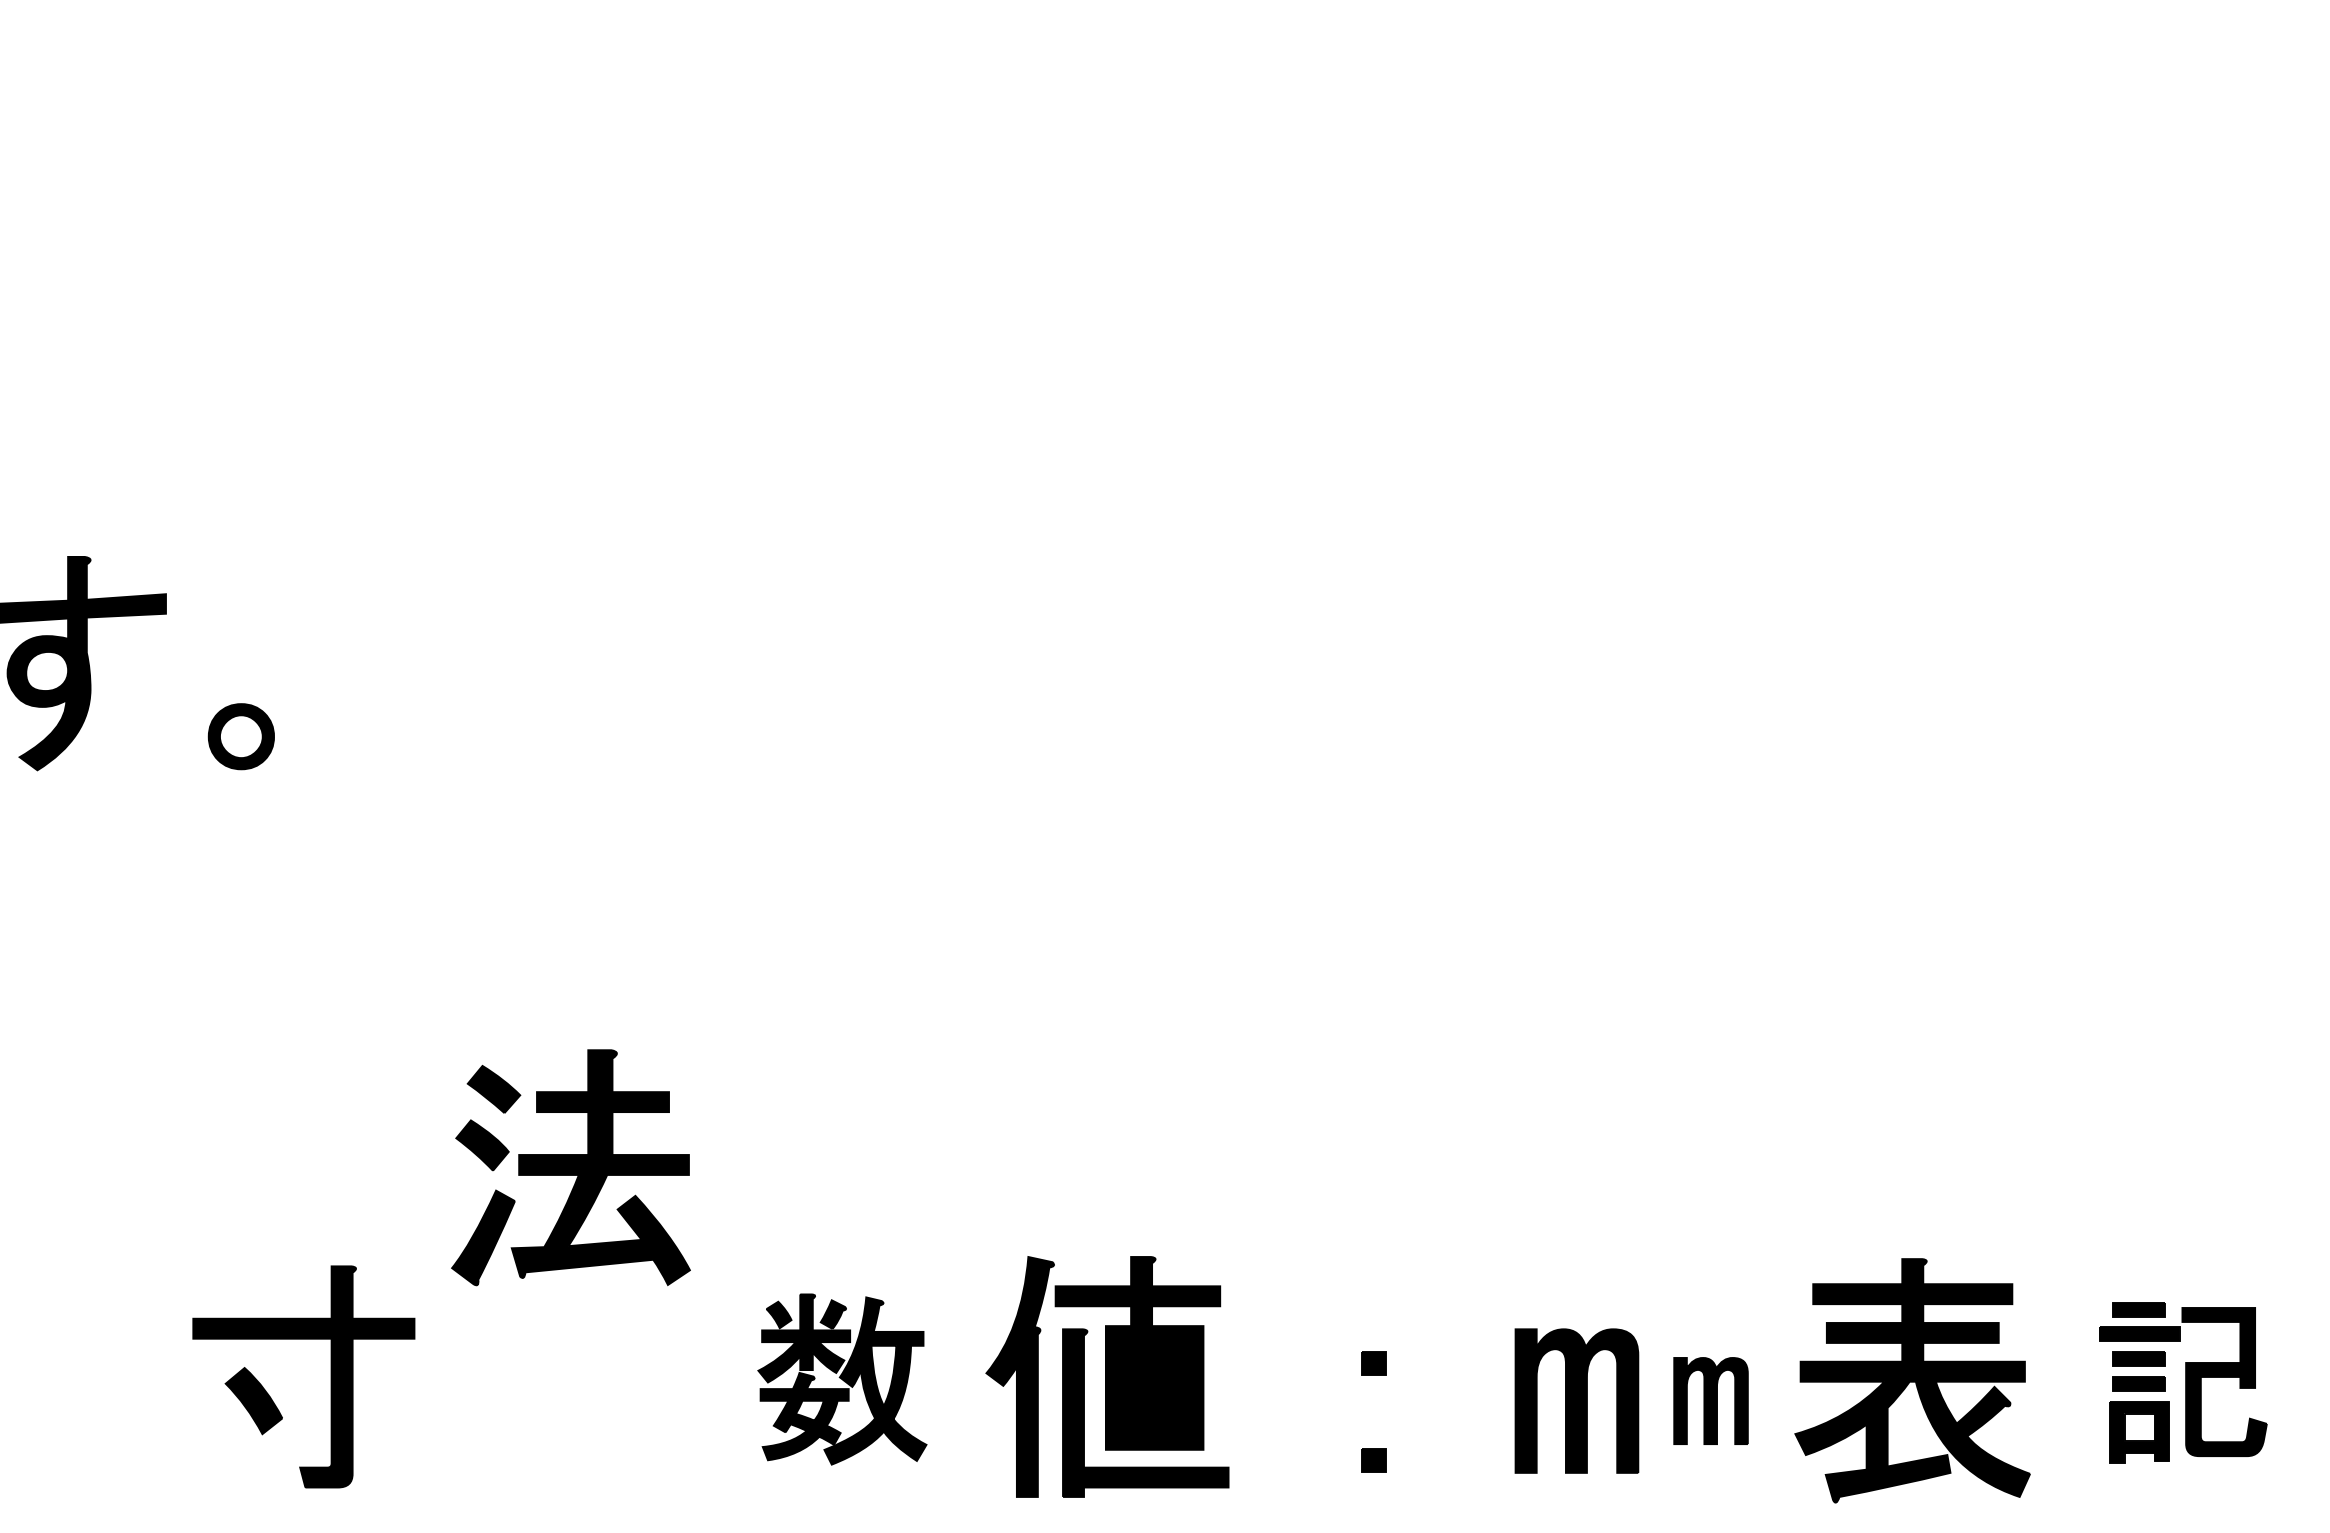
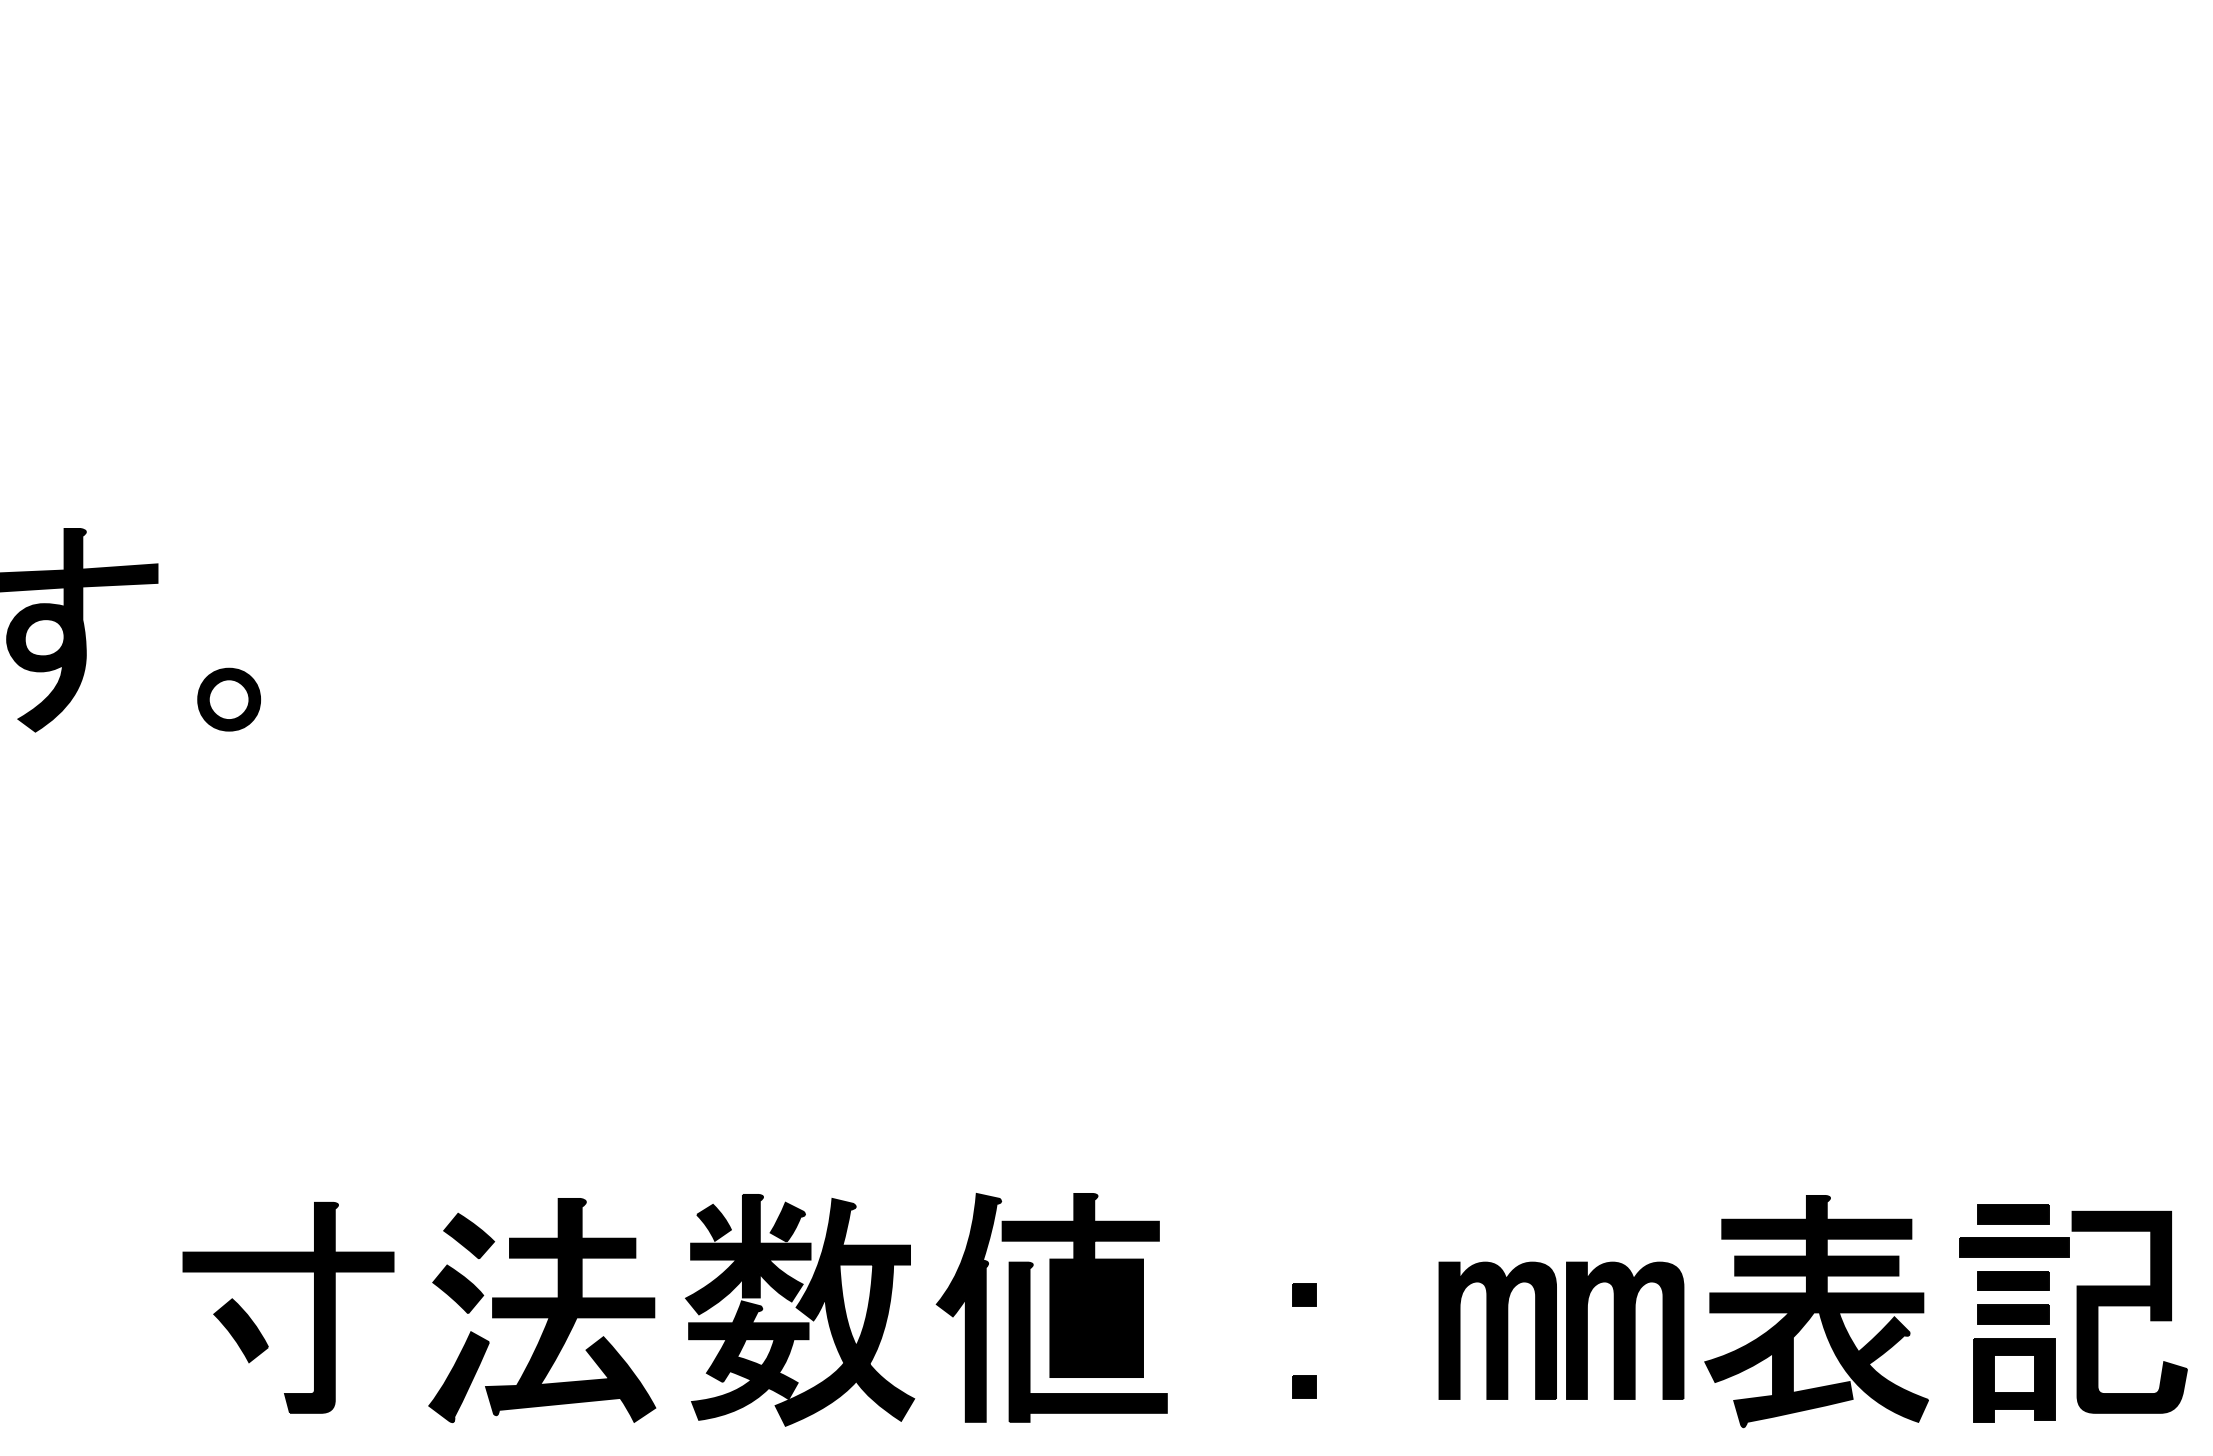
part: (570, 1167) -> (541, 1310), moved
part: (842, 1379) -> (800, 1310), size x1.43
part: (2183, 1382) -> (2073, 1313), size x1.43
part: (1710, 1400) -> (1624, 1330), size x1.67

